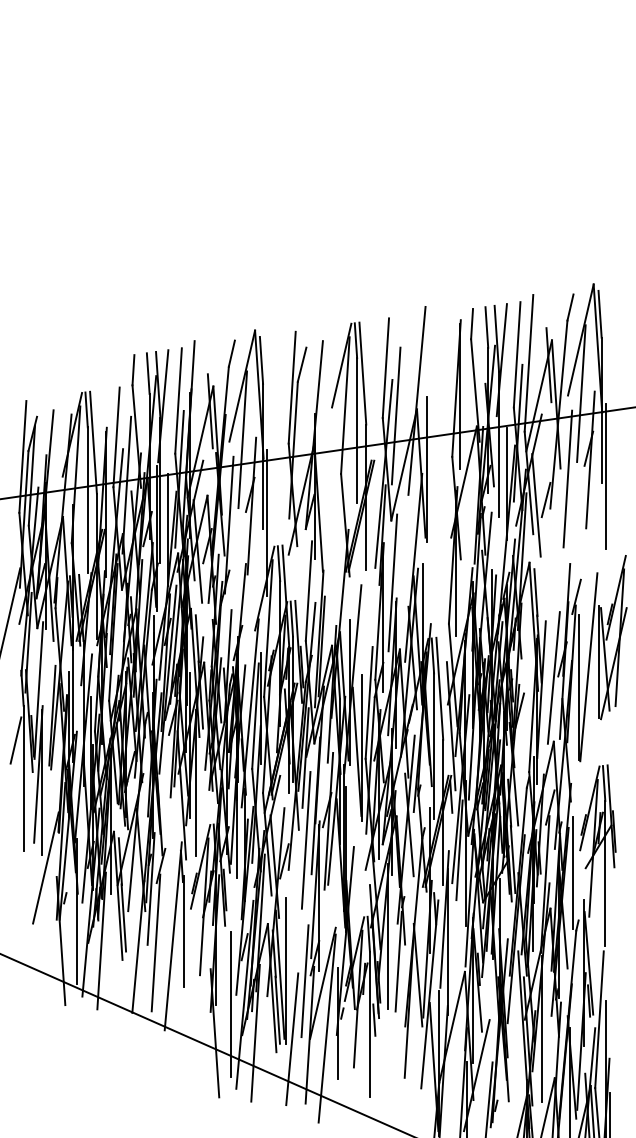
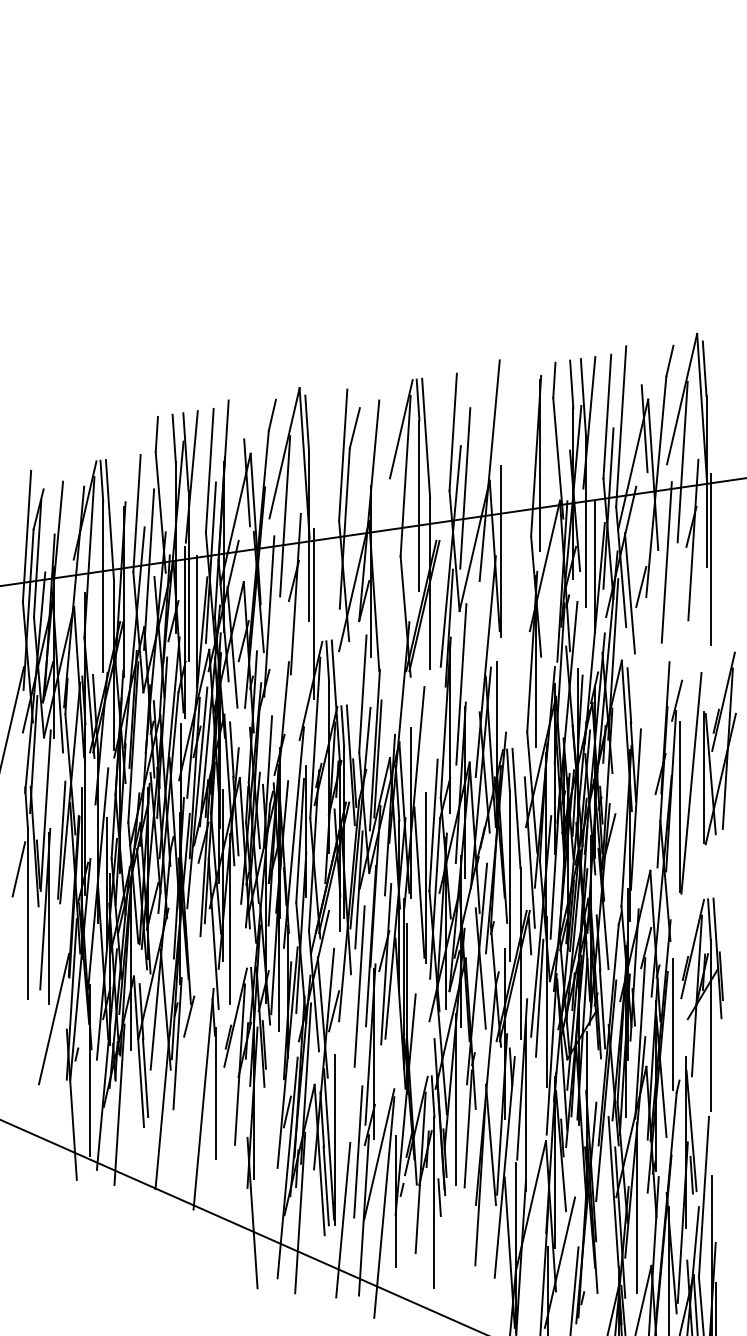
line: (553, 677) -> (649, 795), removed
line: (155, 942) -> (182, 1106), removed
line: (230, 1003) -> (270, 1178), removed

